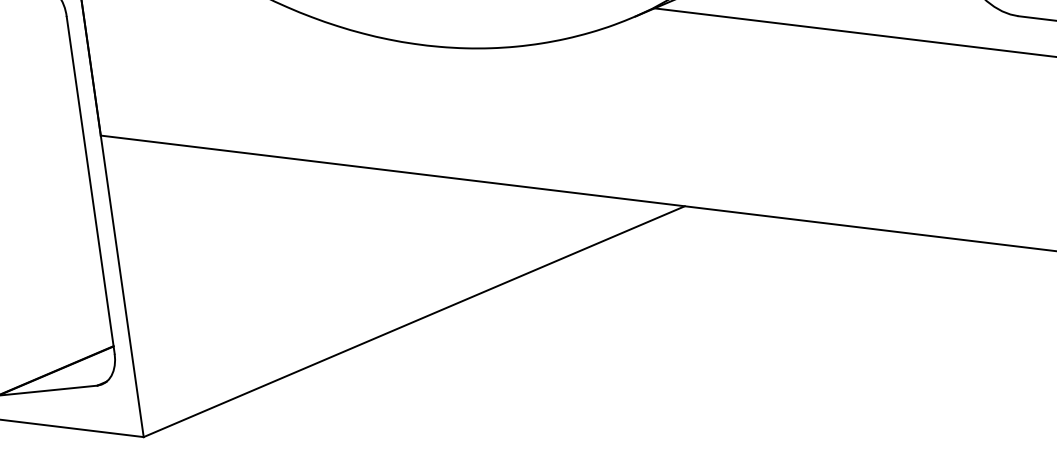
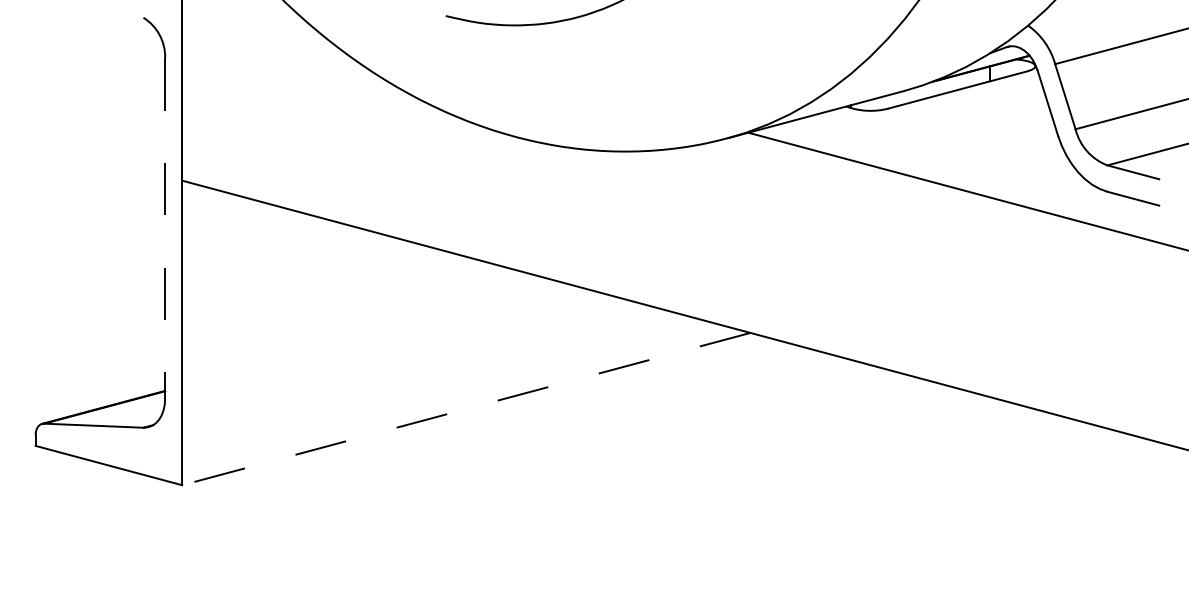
line: (91, 186) -> (165, 229), solid -> dashed
line: (413, 322) -> (465, 409), solid -> dashed

